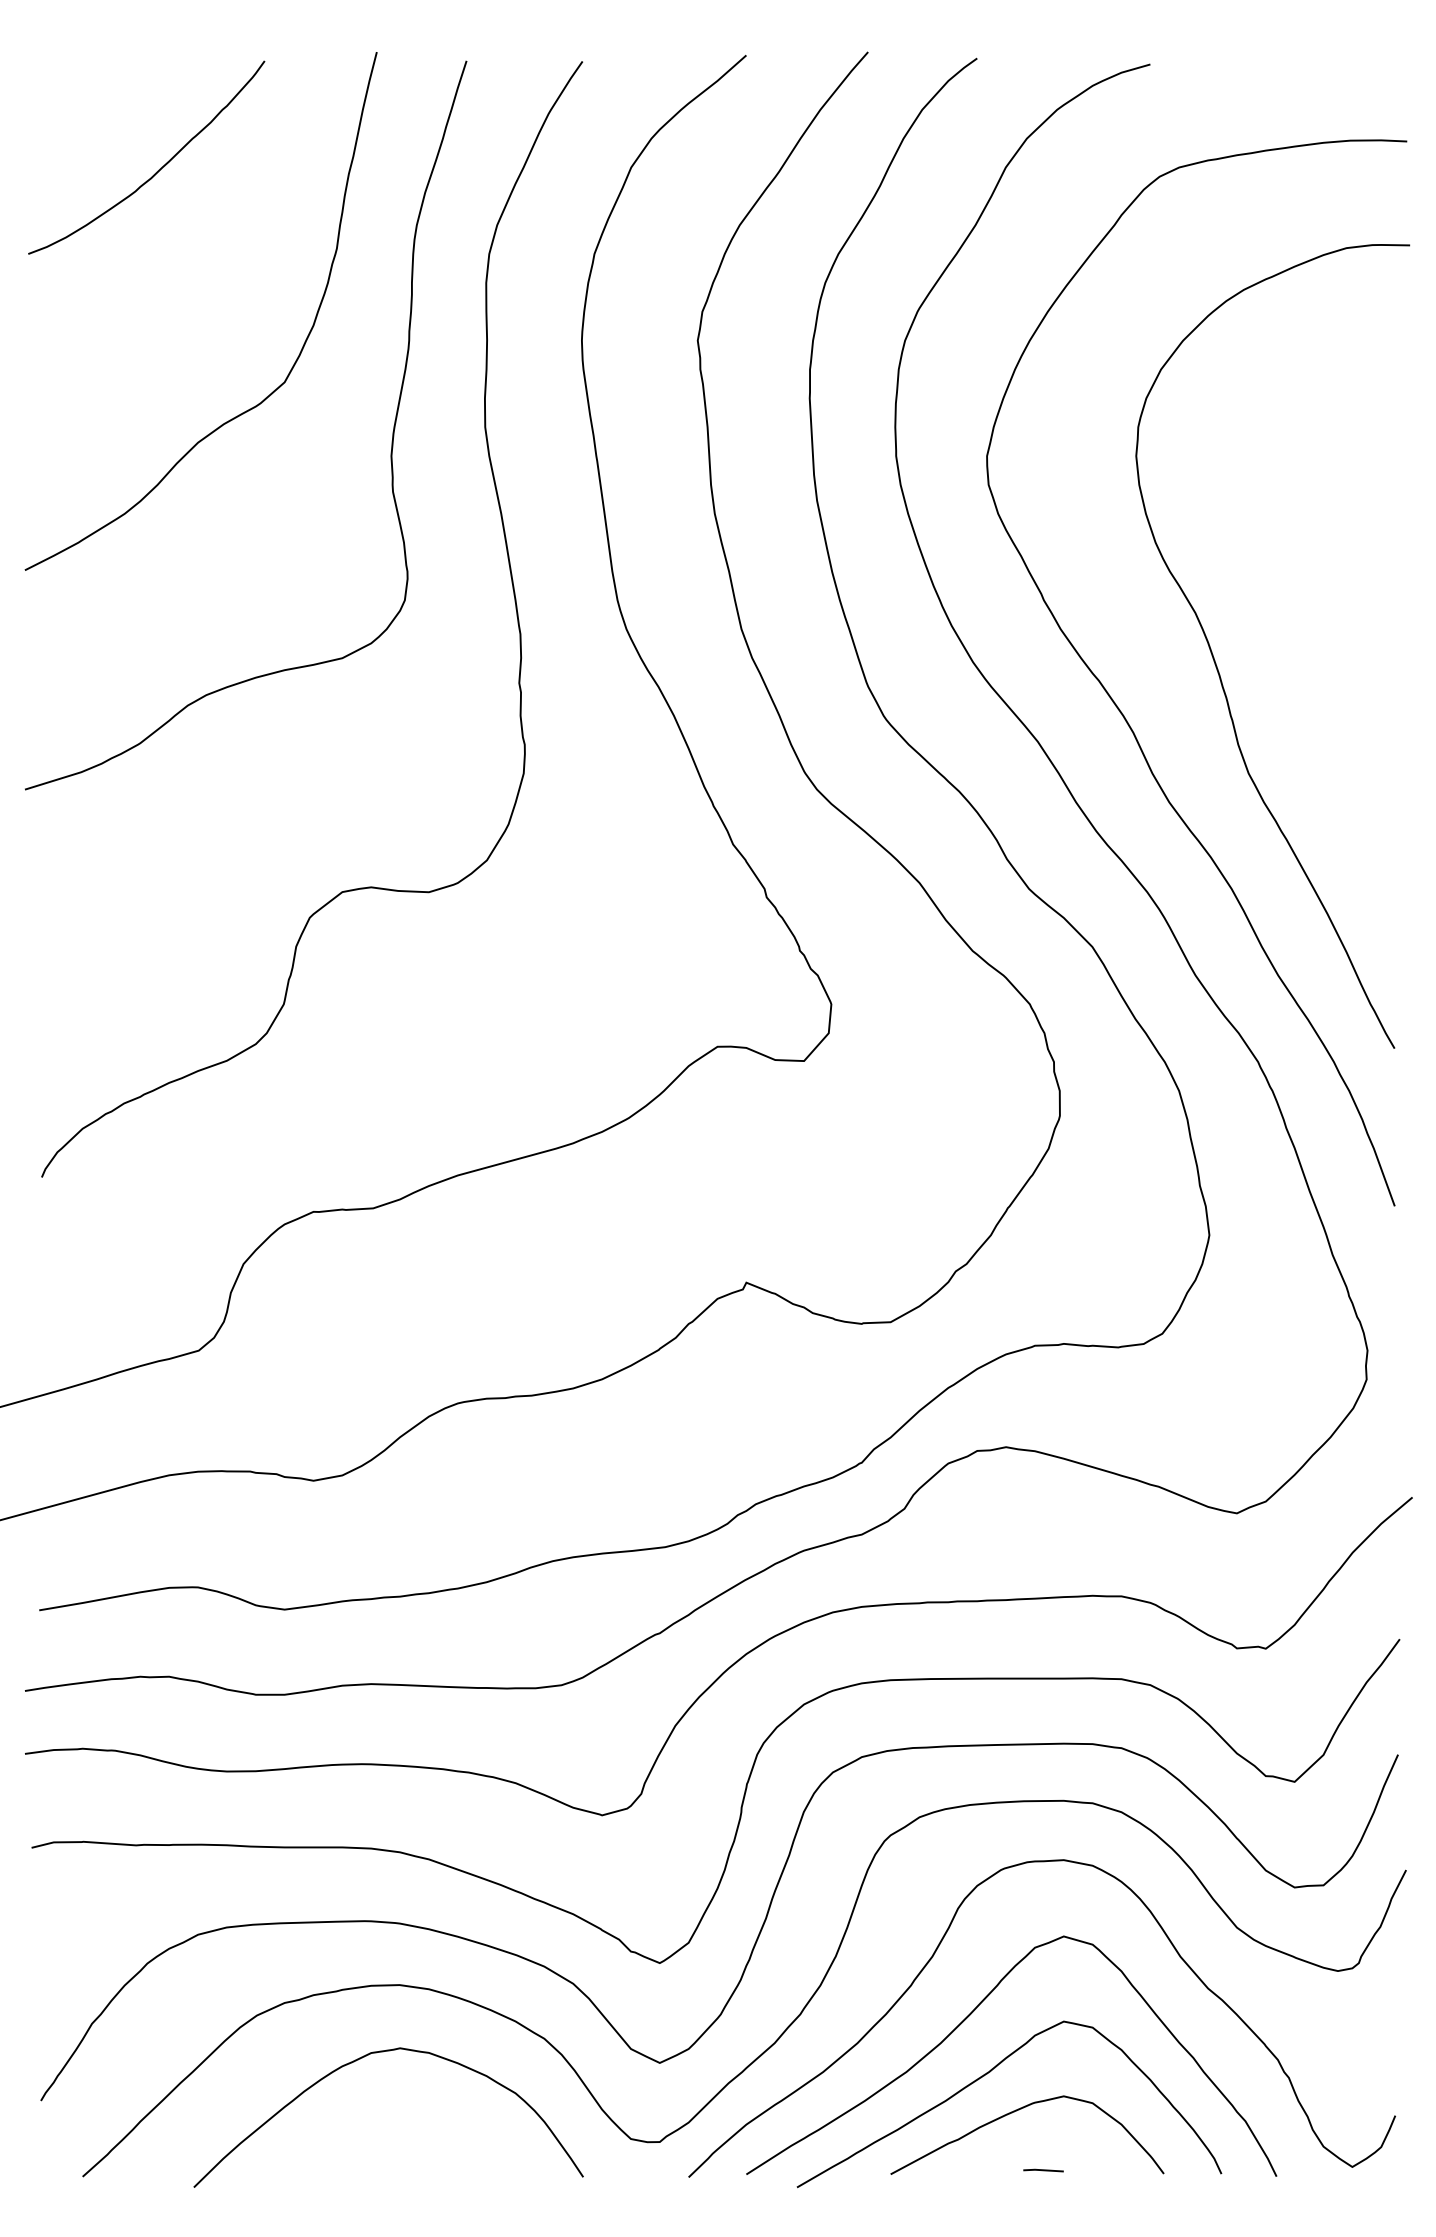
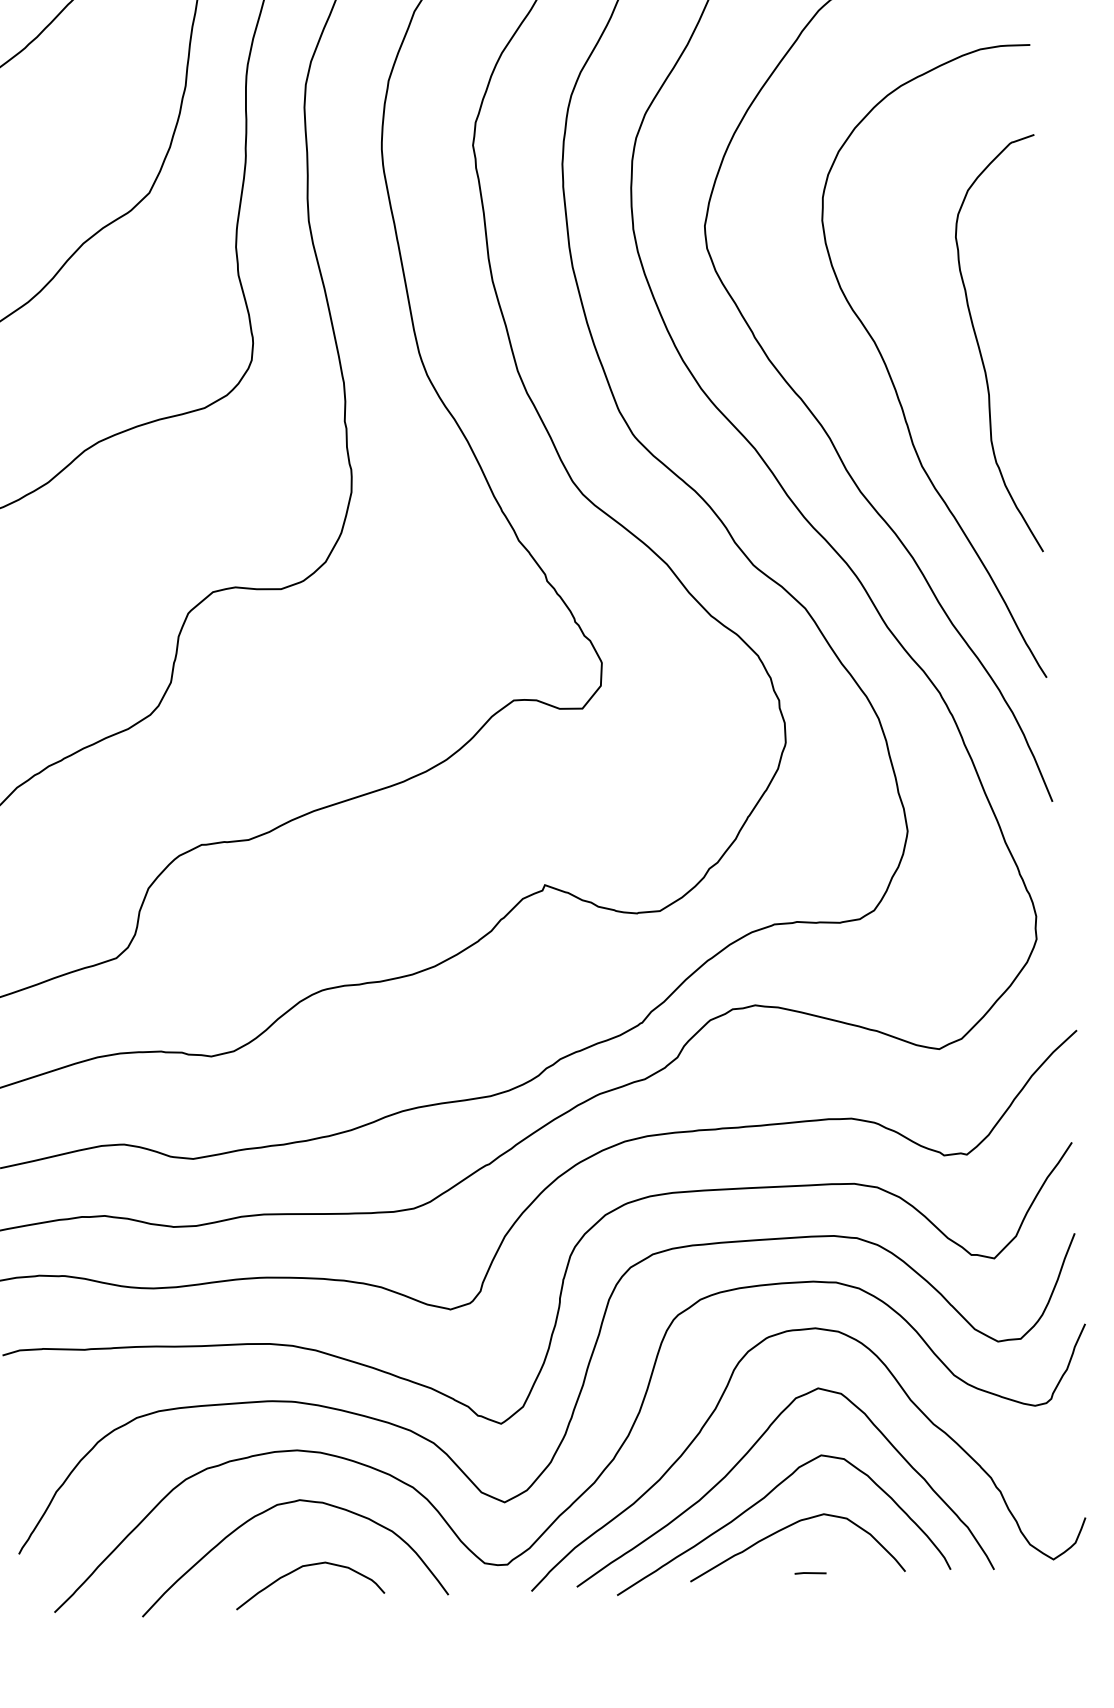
curve: (1329, 629) -> (980, 350), added
curve: (398, 2134) -> (301, 1568), added

